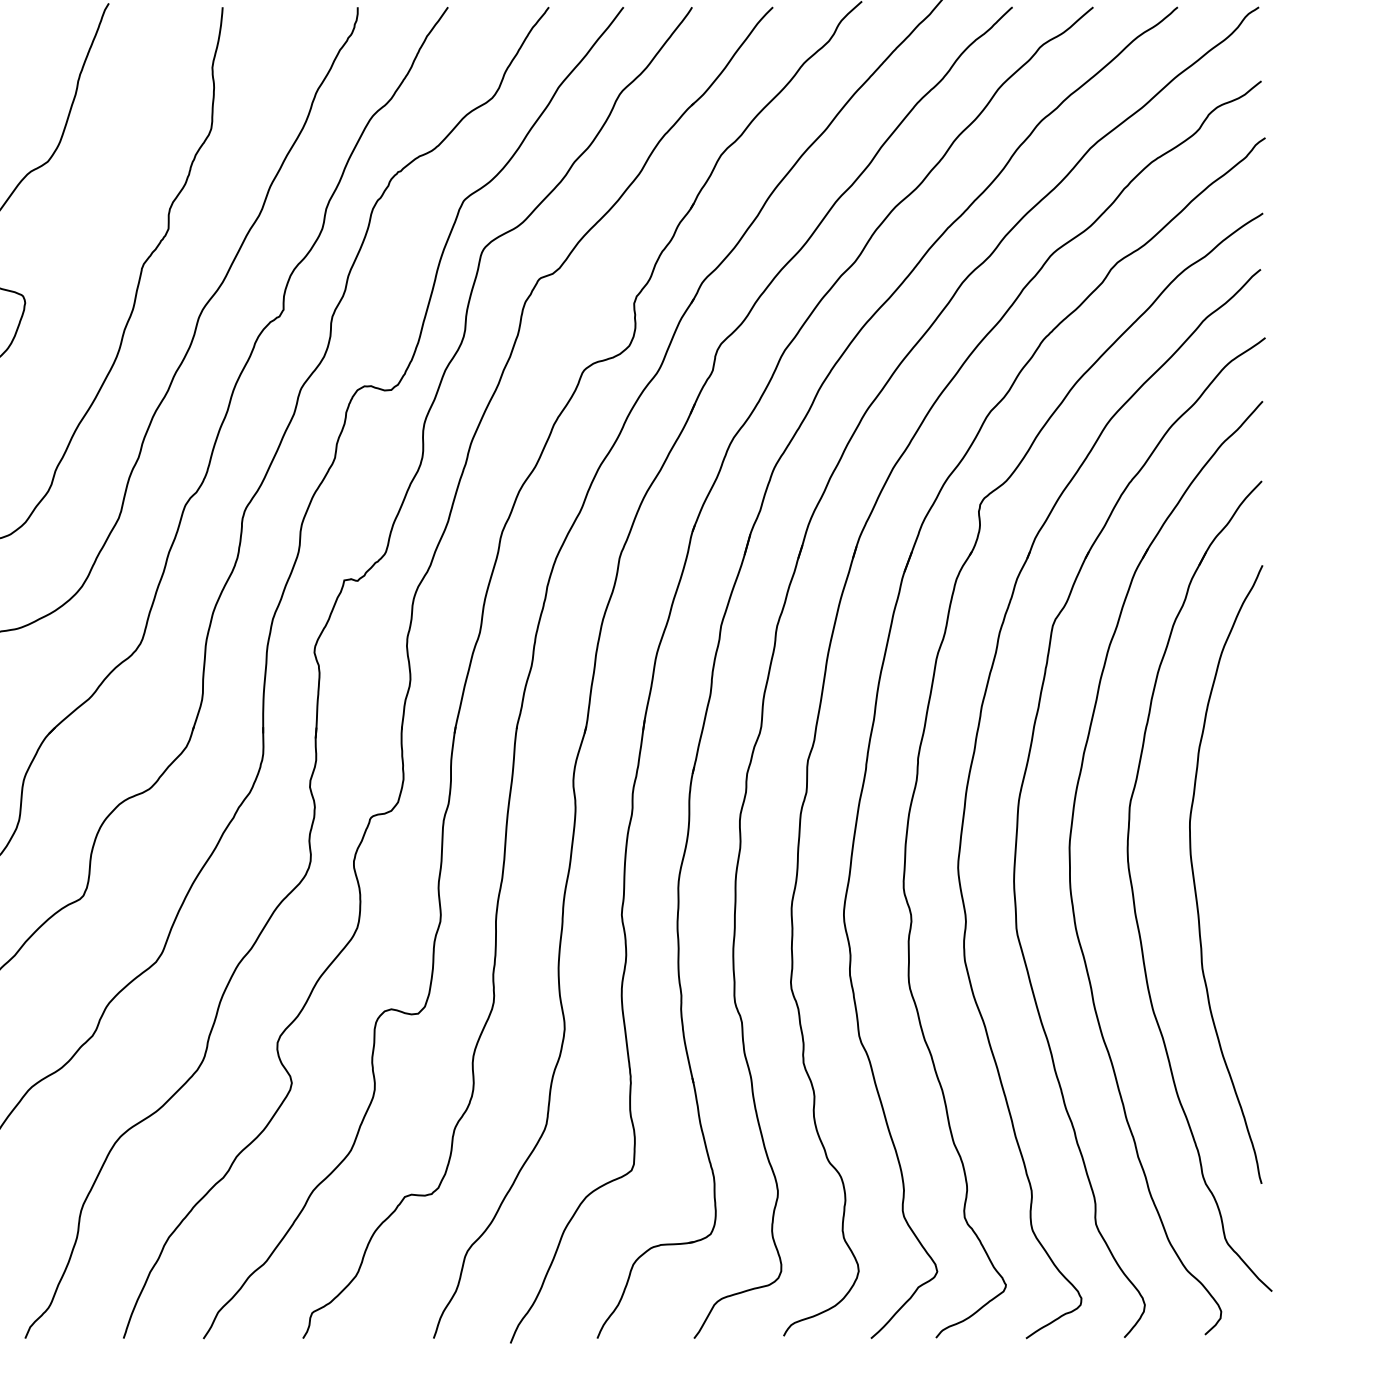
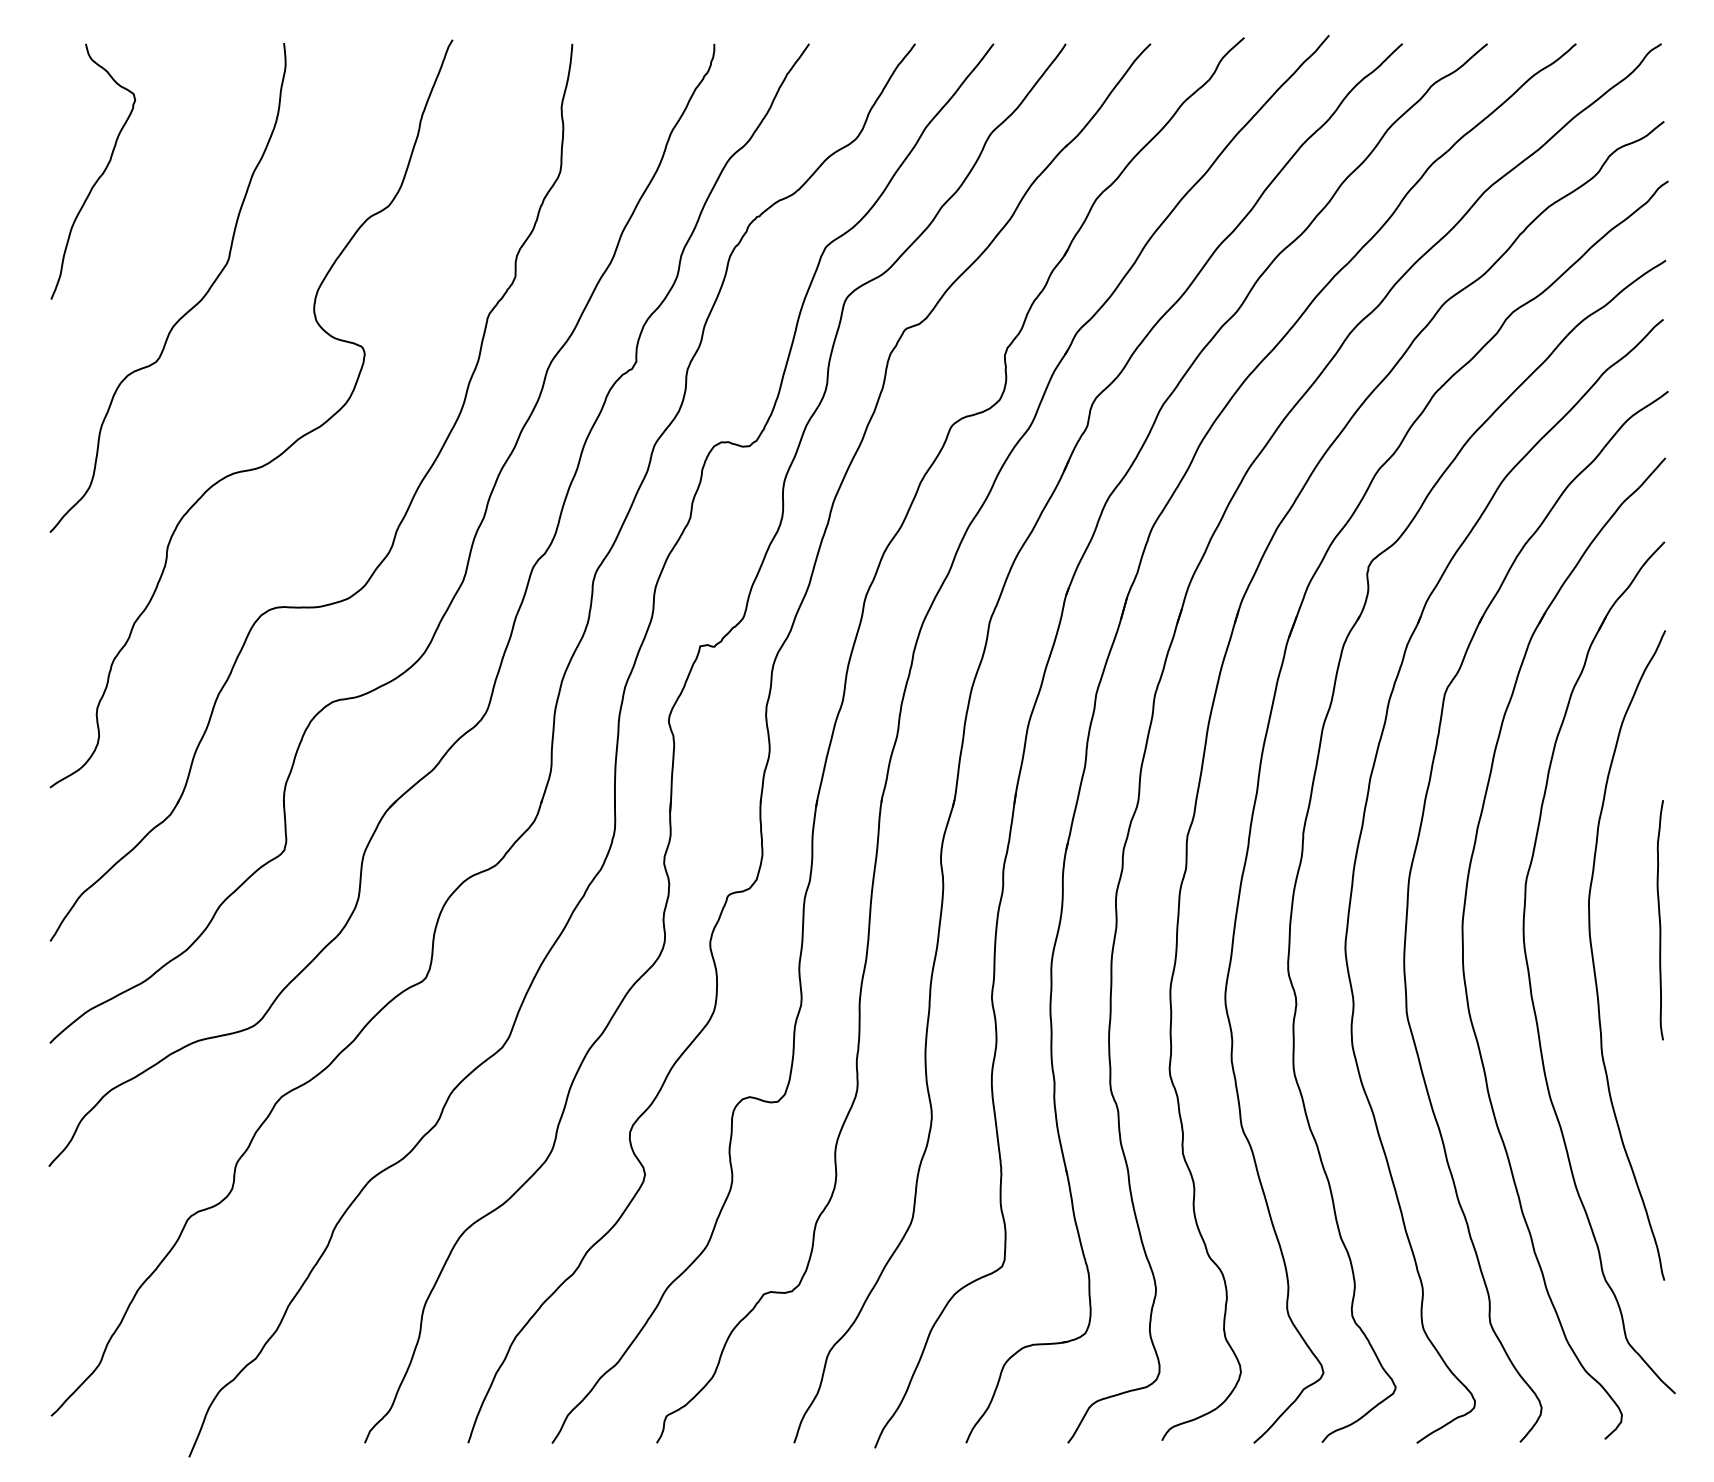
curve: (1256, 841) -> (1659, 920), added

